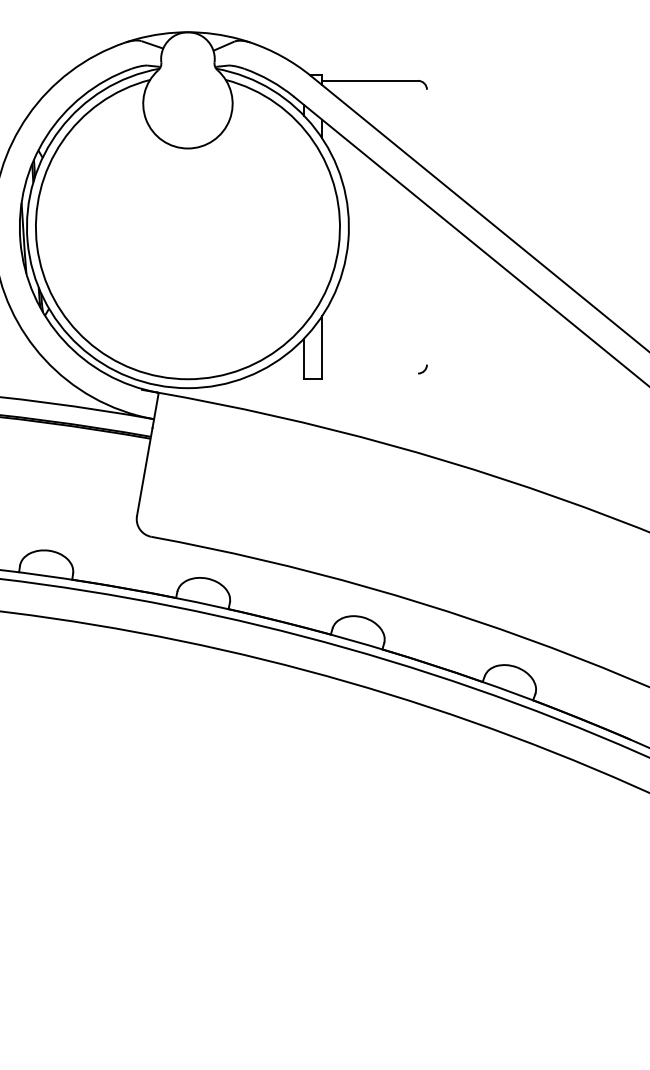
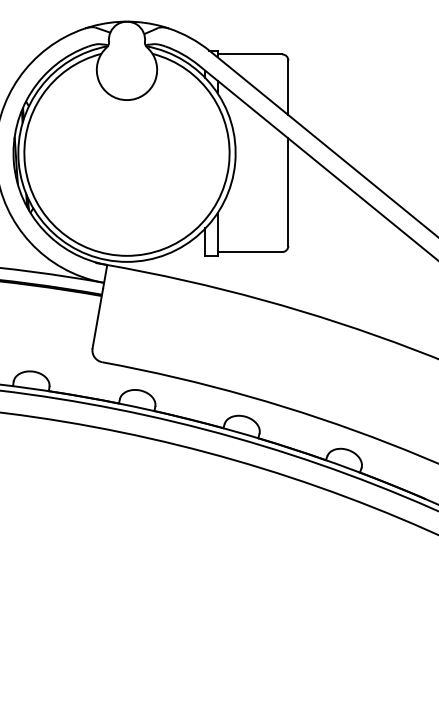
line: (427, 129) -> (288, 87), added
line: (427, 285) -> (288, 192), added
line: (369, 374) -> (249, 252), added

